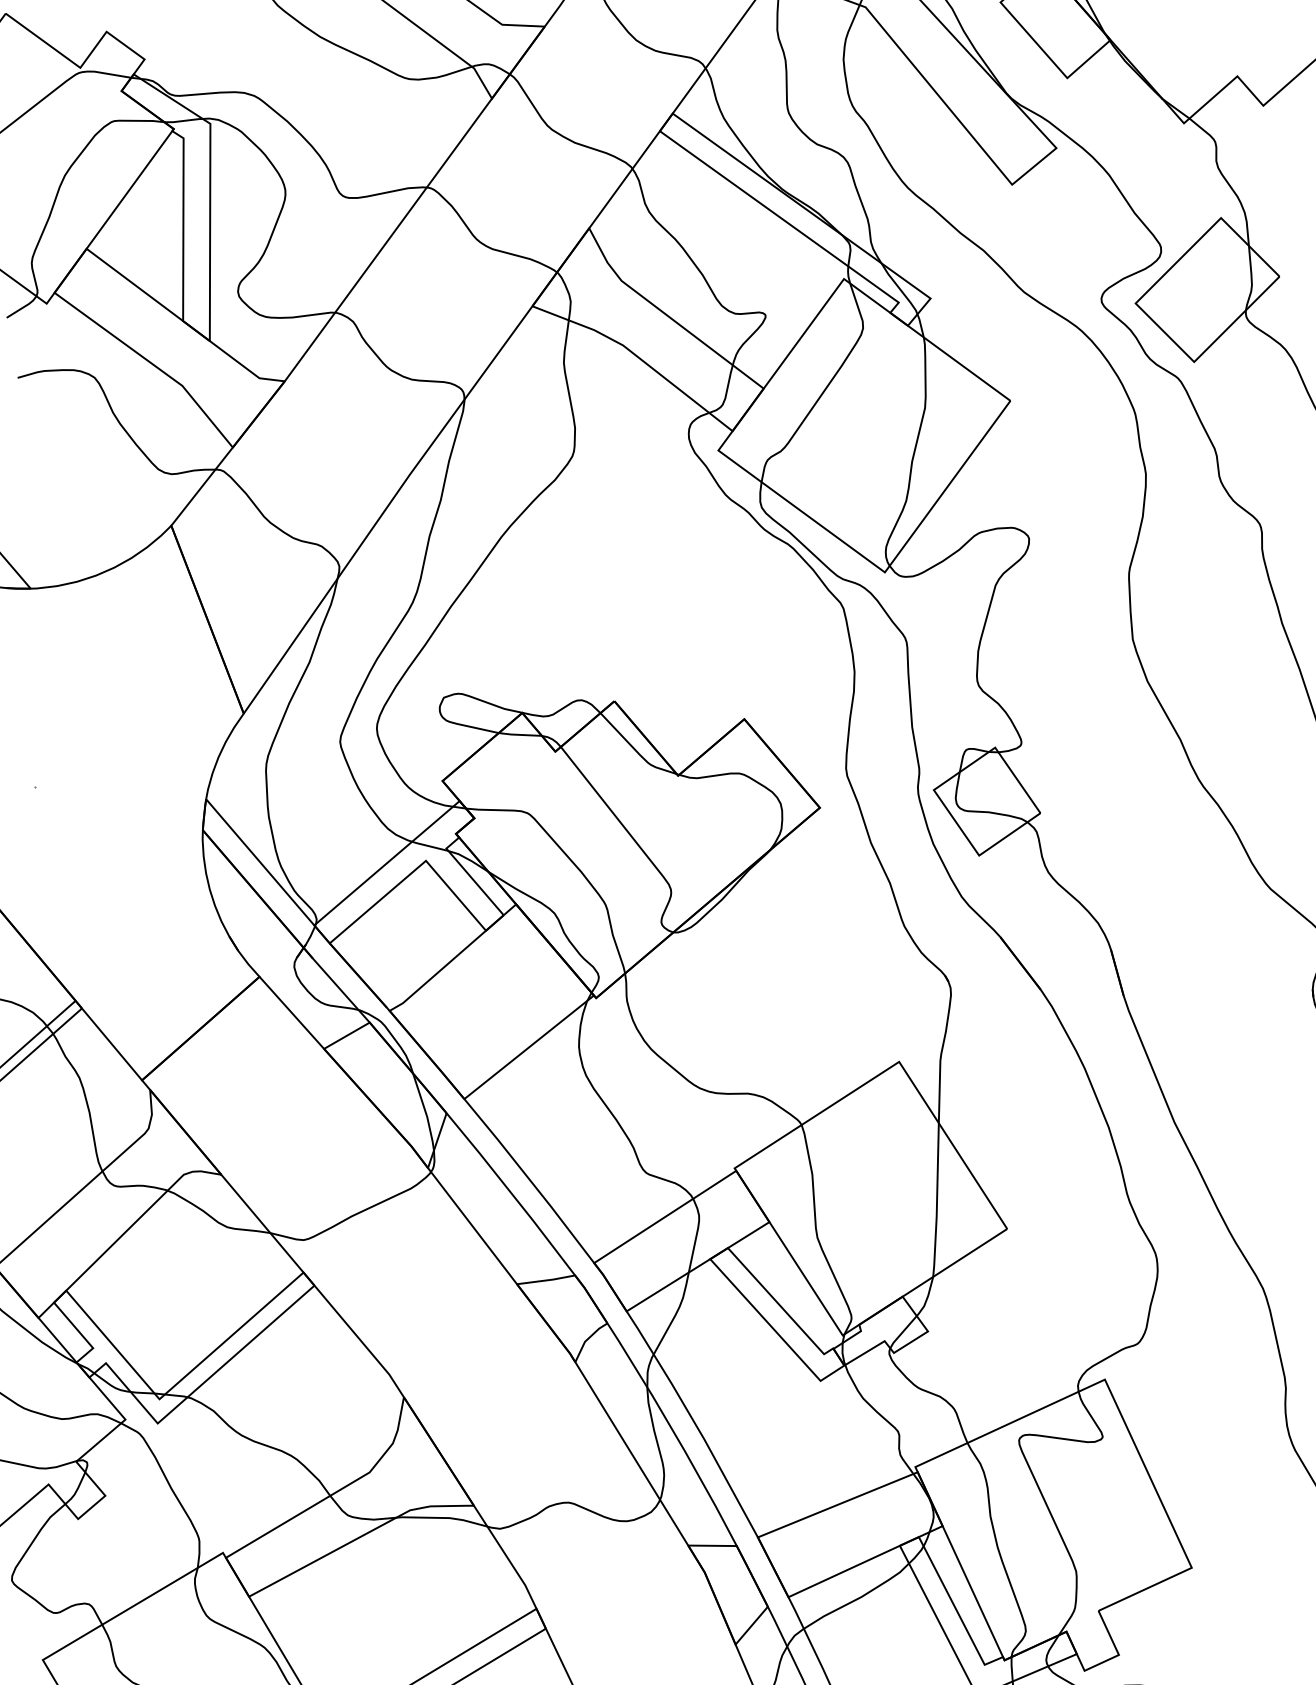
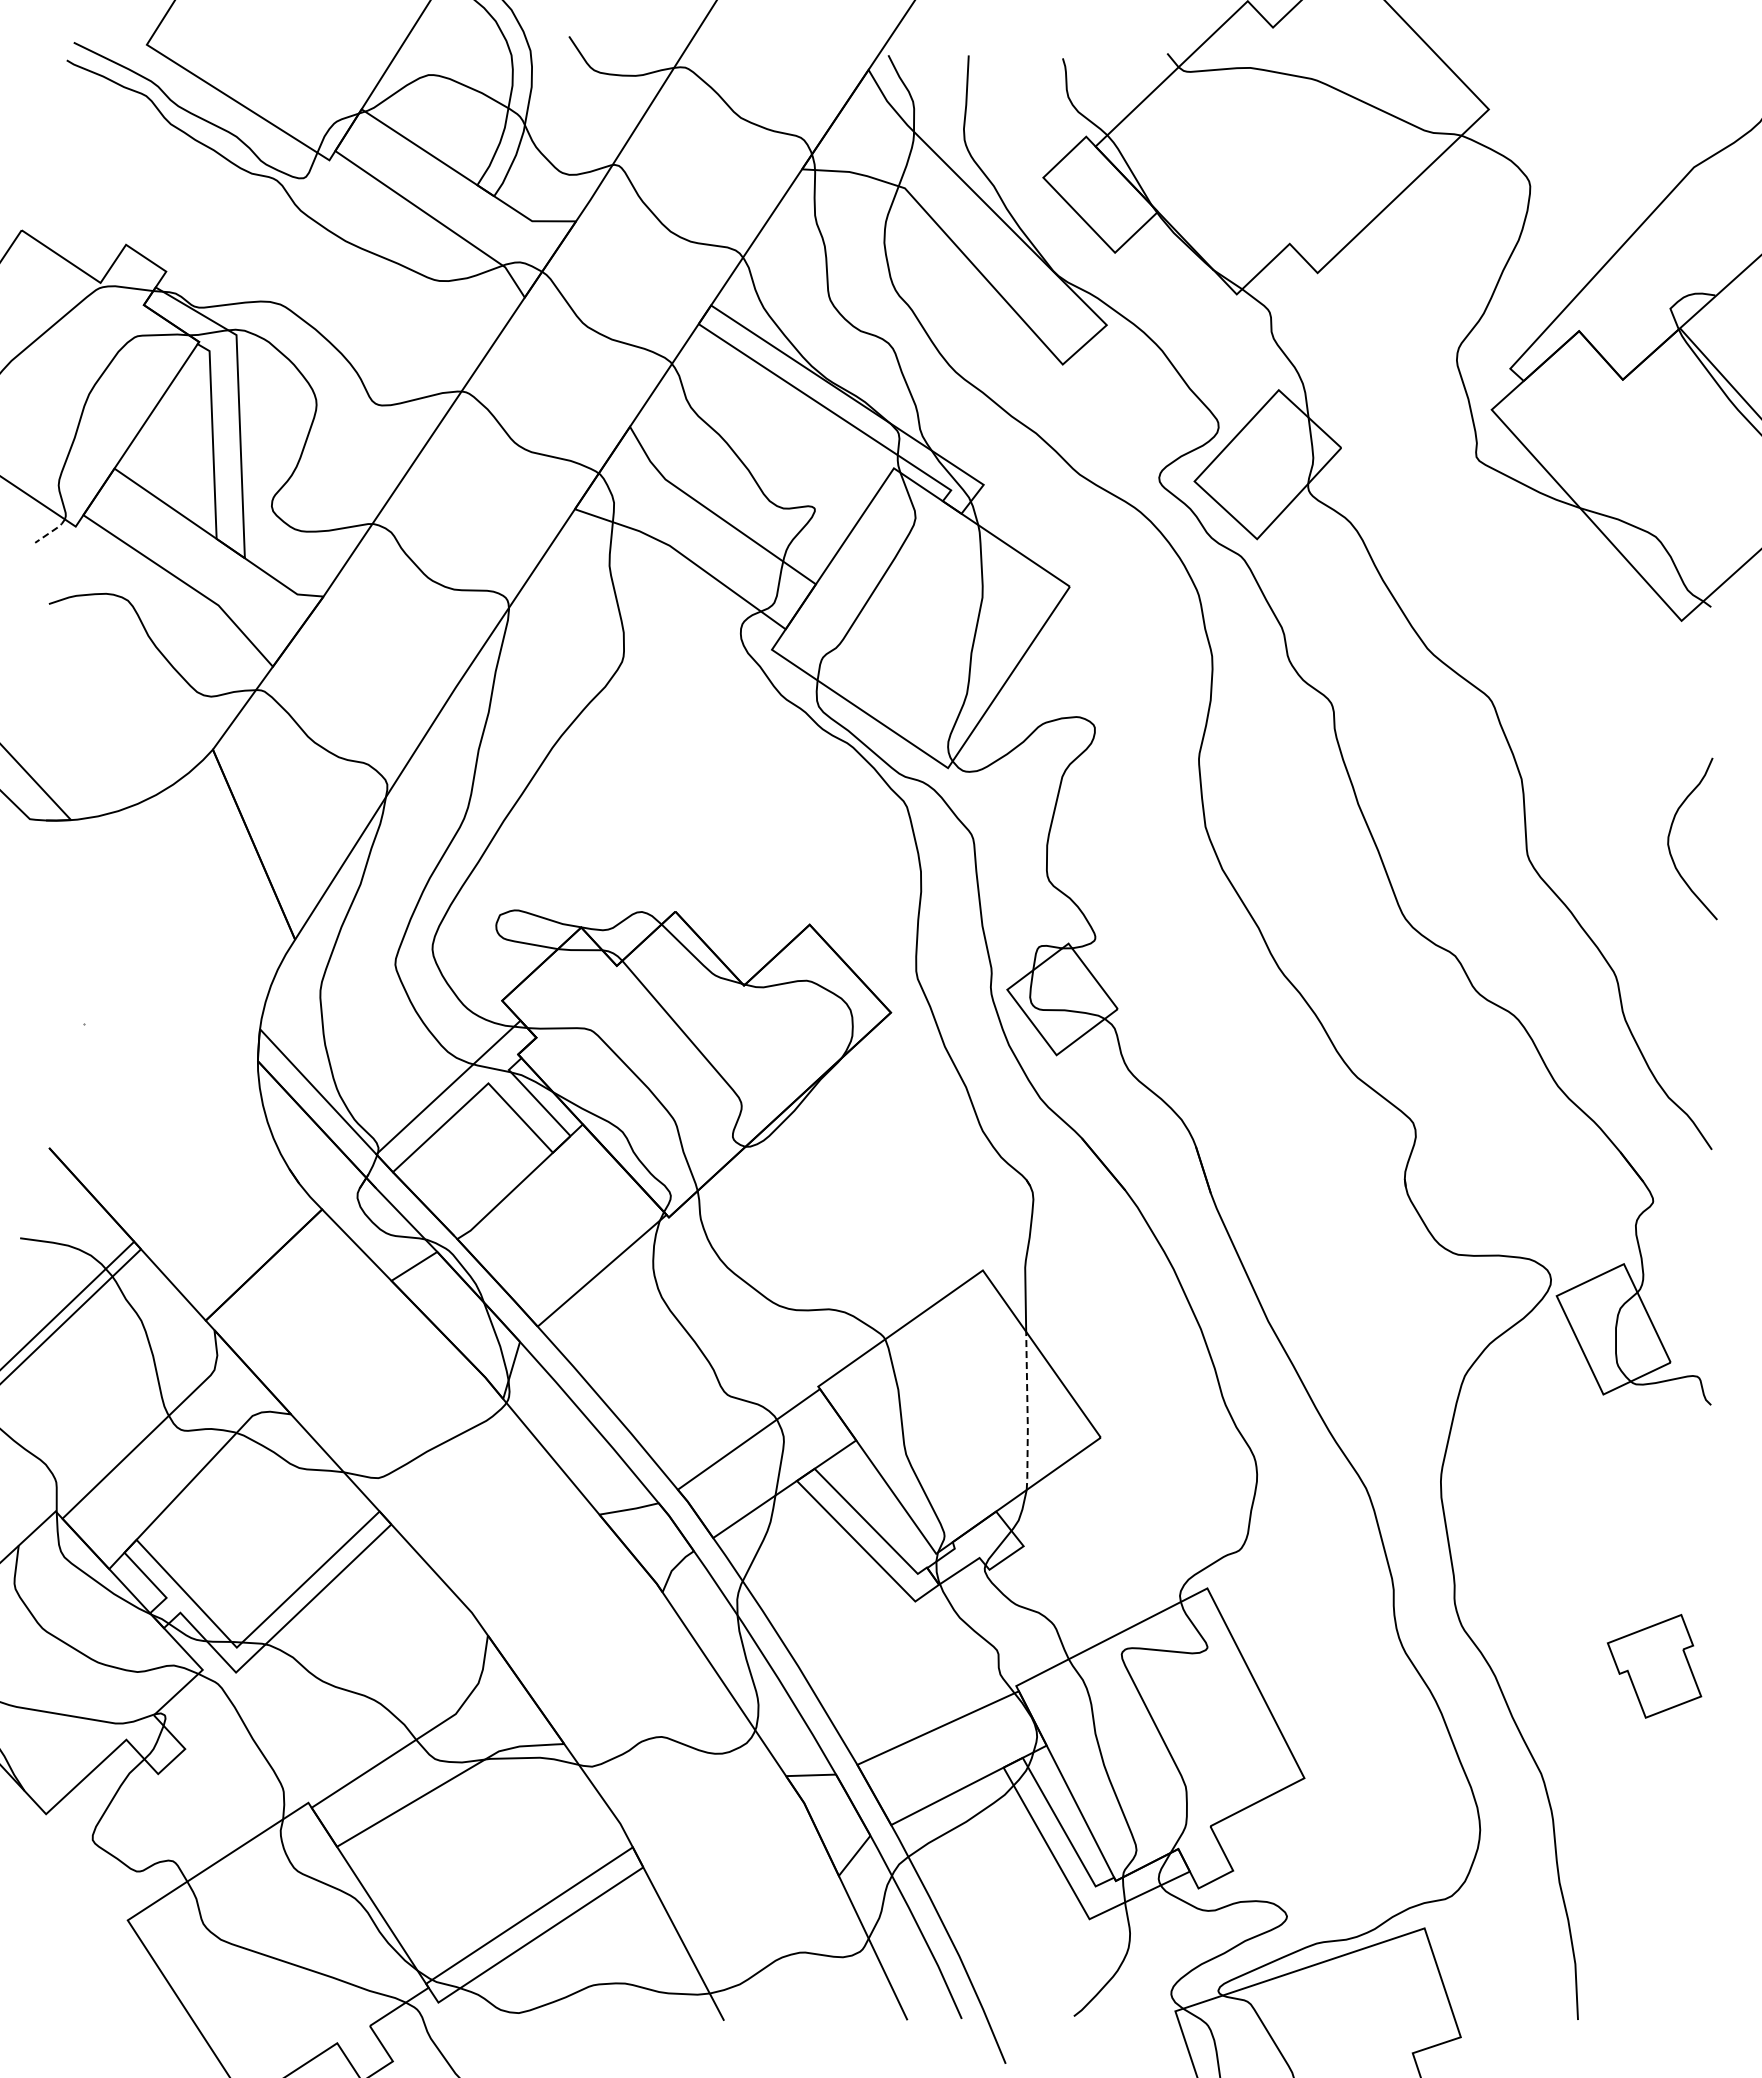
line: (23, 307) -> (52, 531), solid -> dashed
line: (936, 1201) -> (1027, 1412), solid -> dashed

